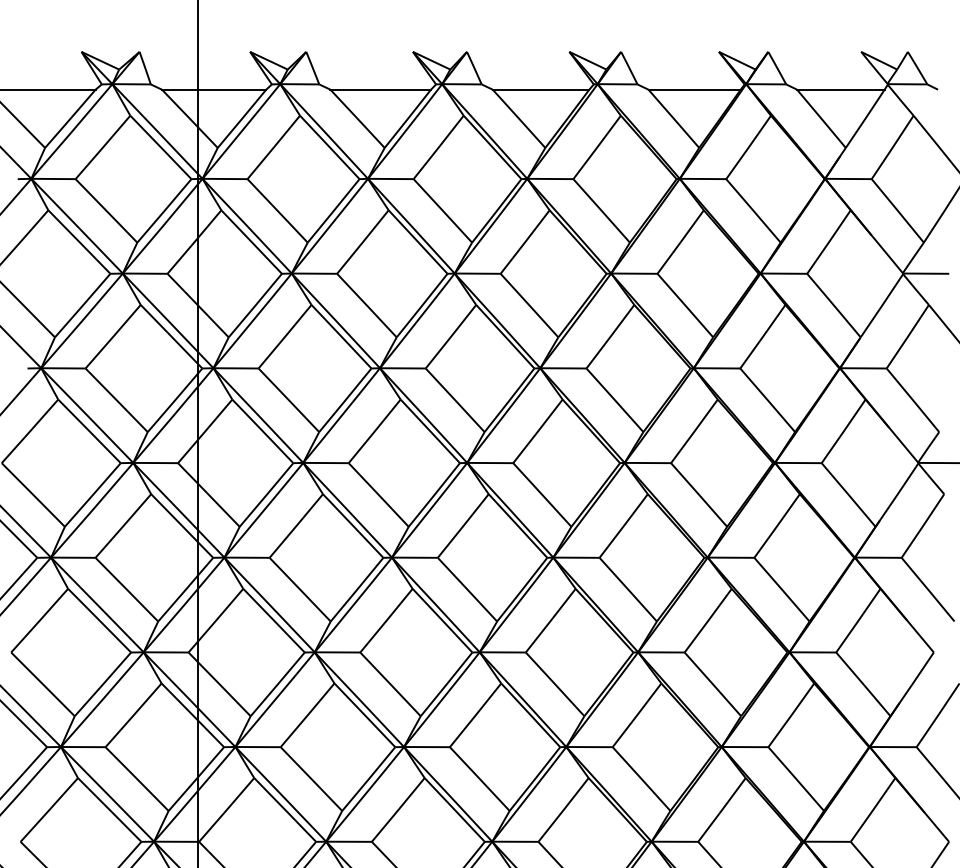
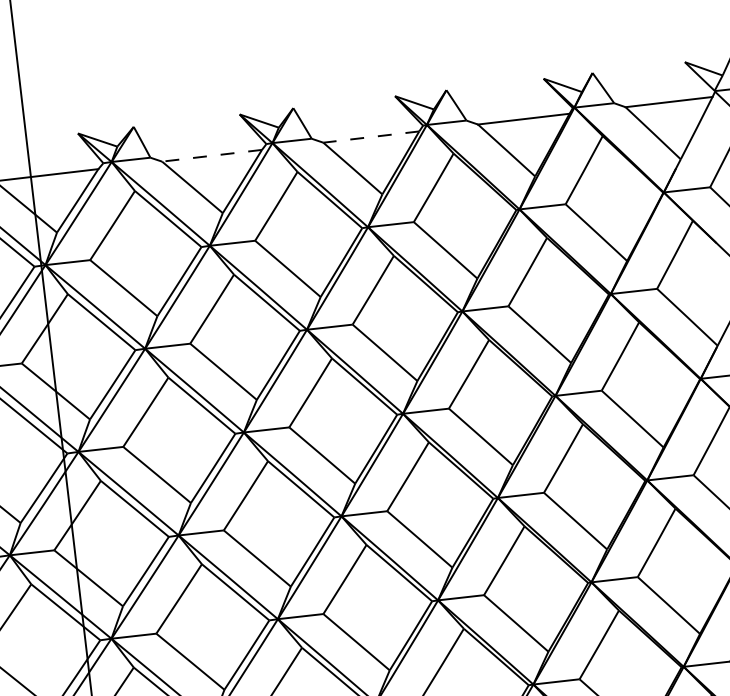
line: (380, 89) -> (211, 155), solid -> dashed
line: (540, 89) -> (370, 136), solid -> dashed

